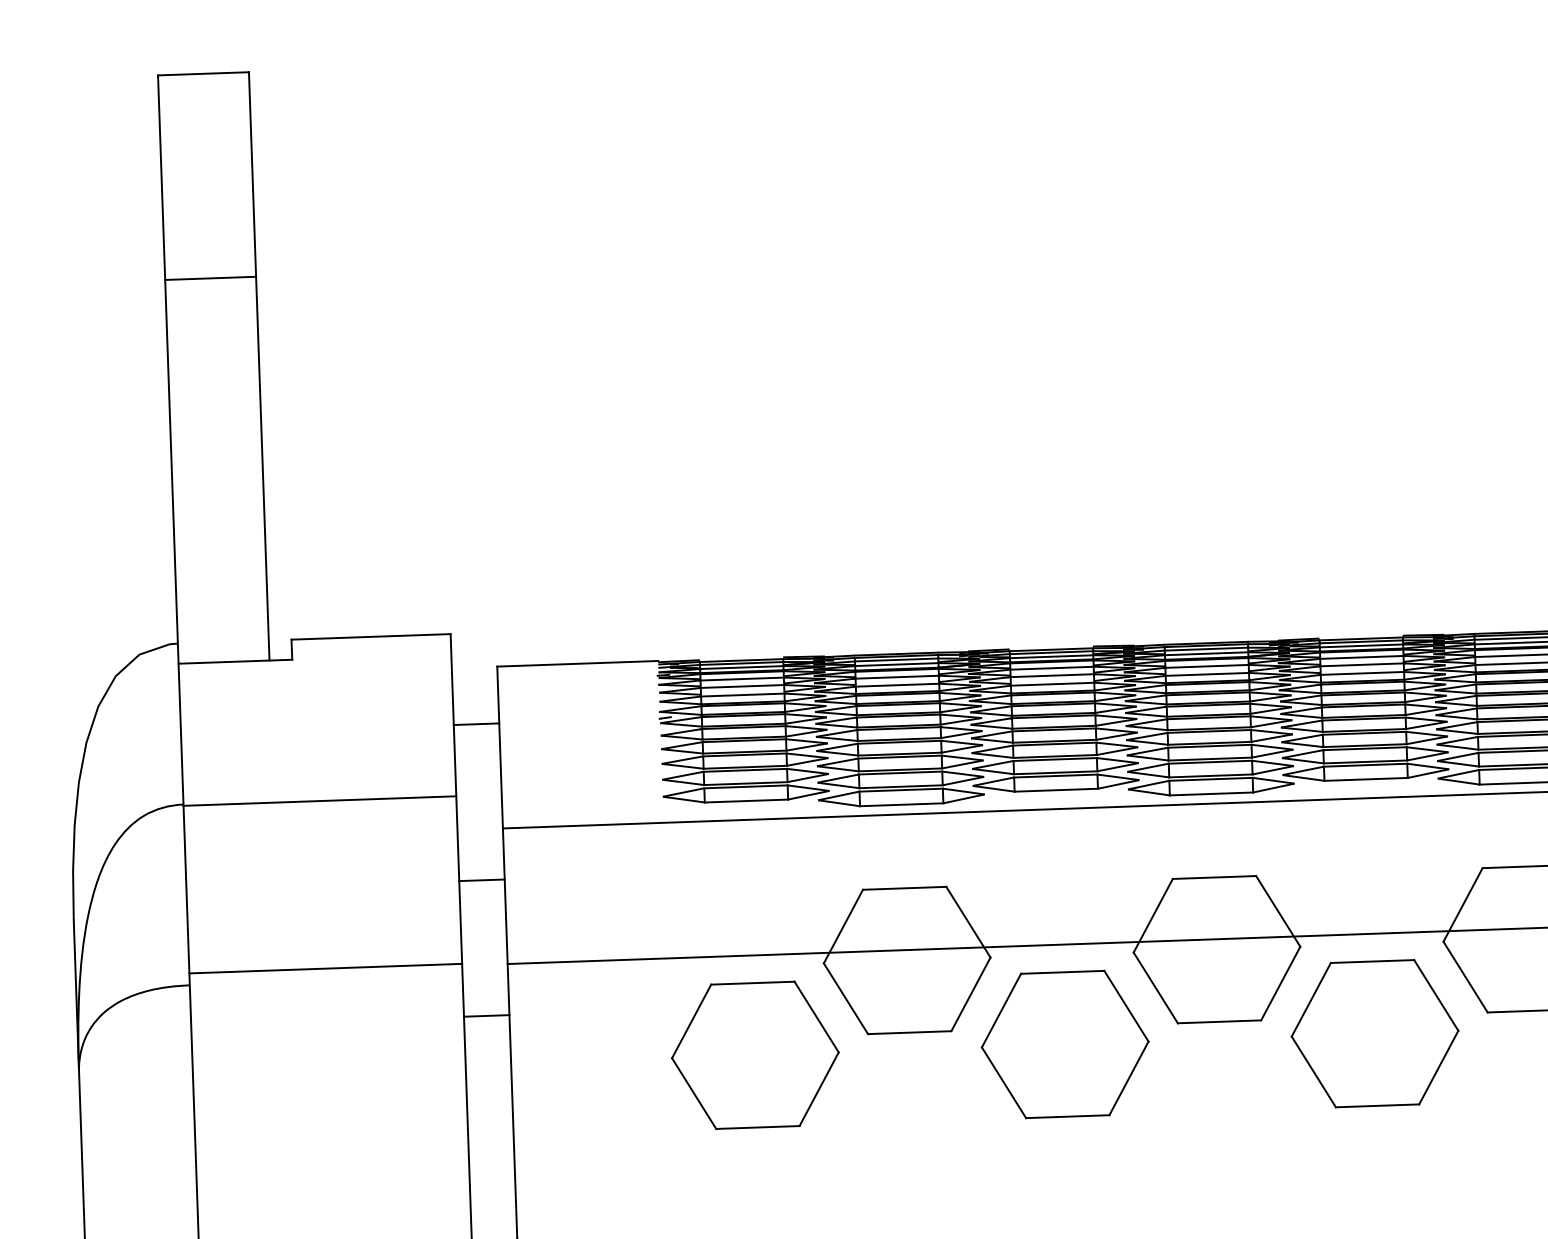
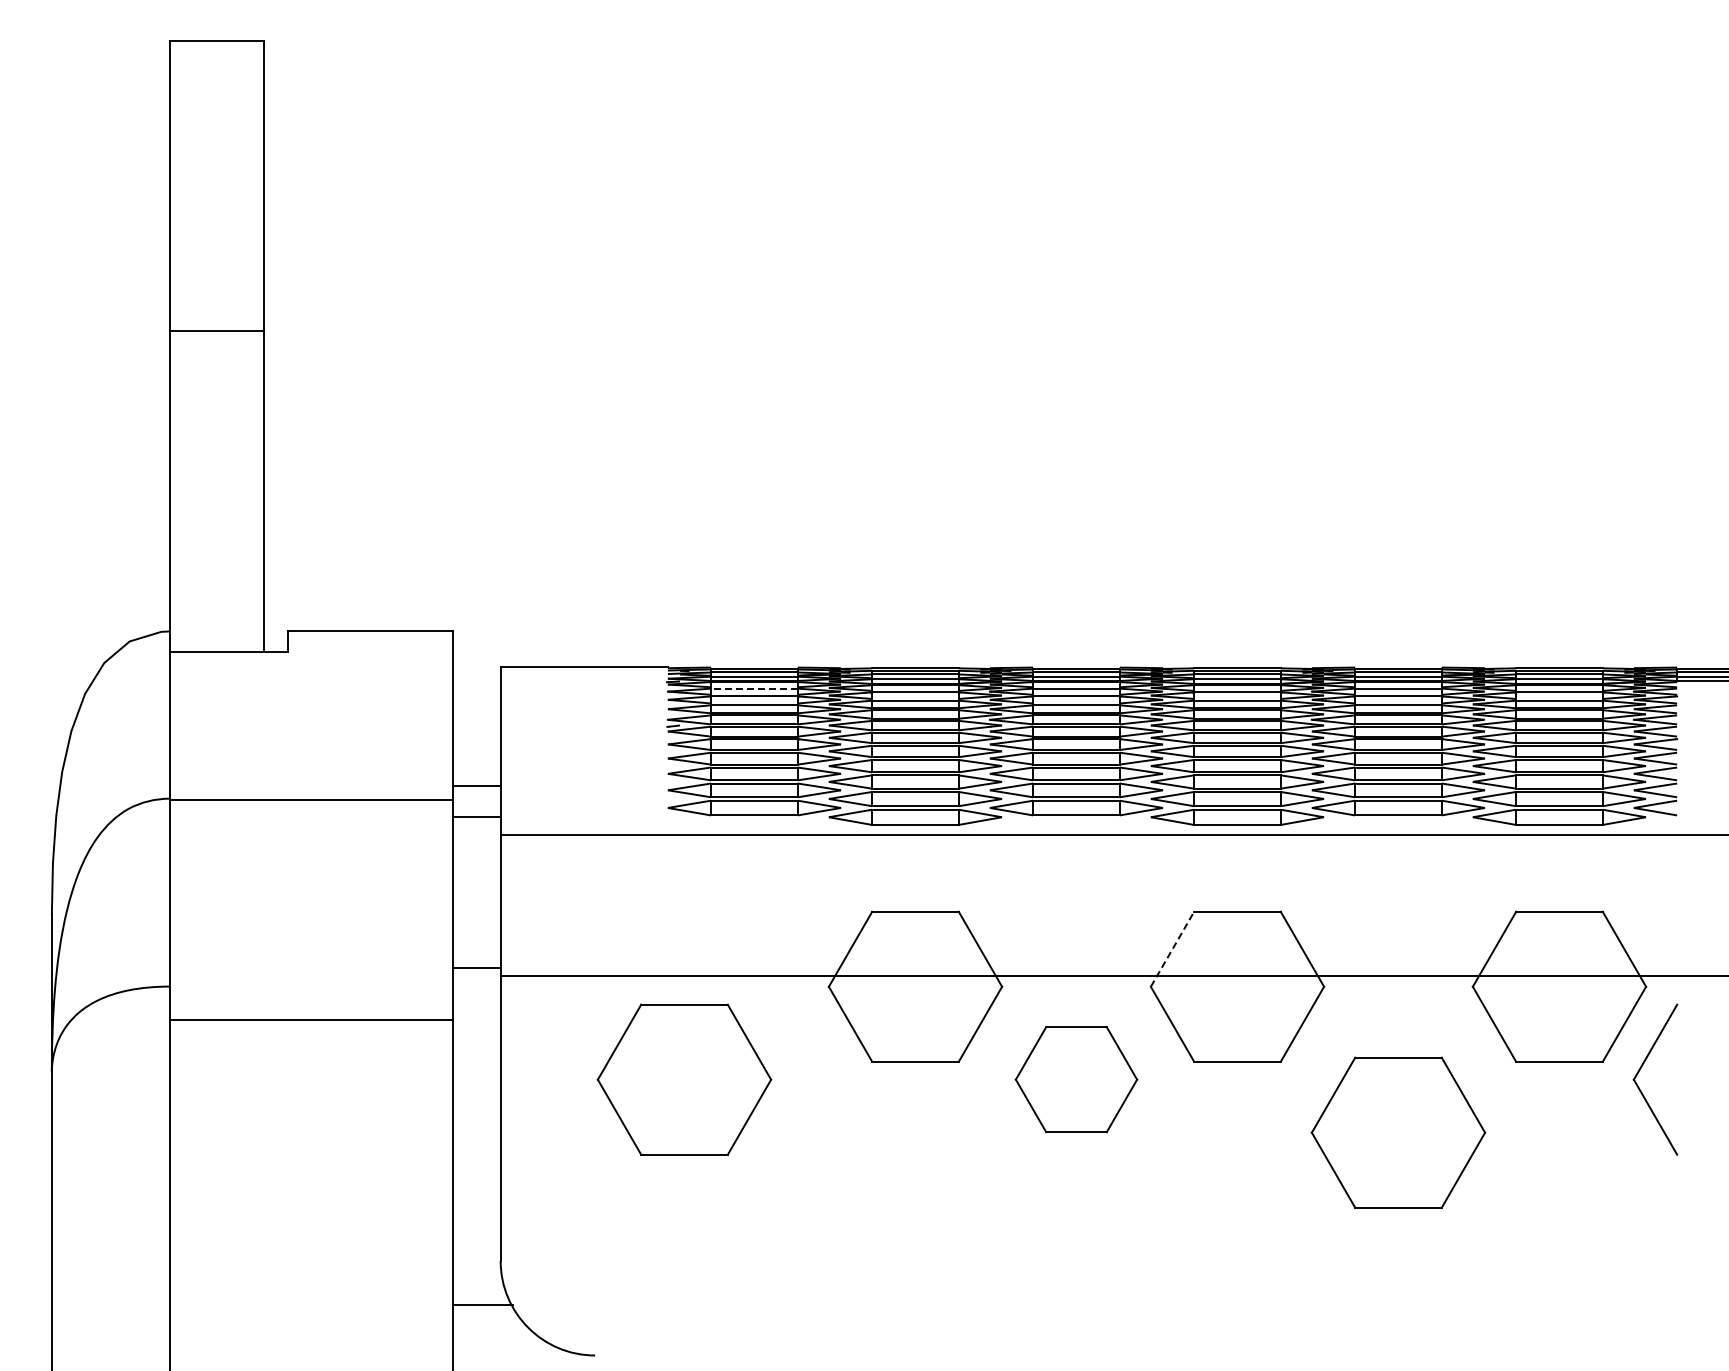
line: (209, 278) -> (216, 331), moved
line: (741, 678) -> (753, 688), solid -> dashed
line: (475, 723) -> (476, 785), moved
line: (481, 880) -> (476, 817), moved
line: (1153, 915) -> (1172, 948), solid -> dashed
line: (325, 968) -> (311, 1020), moved
line: (486, 1016) -> (476, 968), moved
part: (1375, 1033) -> (1398, 1132), moved
part: (1065, 1044) -> (1076, 1079), size x0.7
part: (755, 1055) -> (684, 1079), moved

